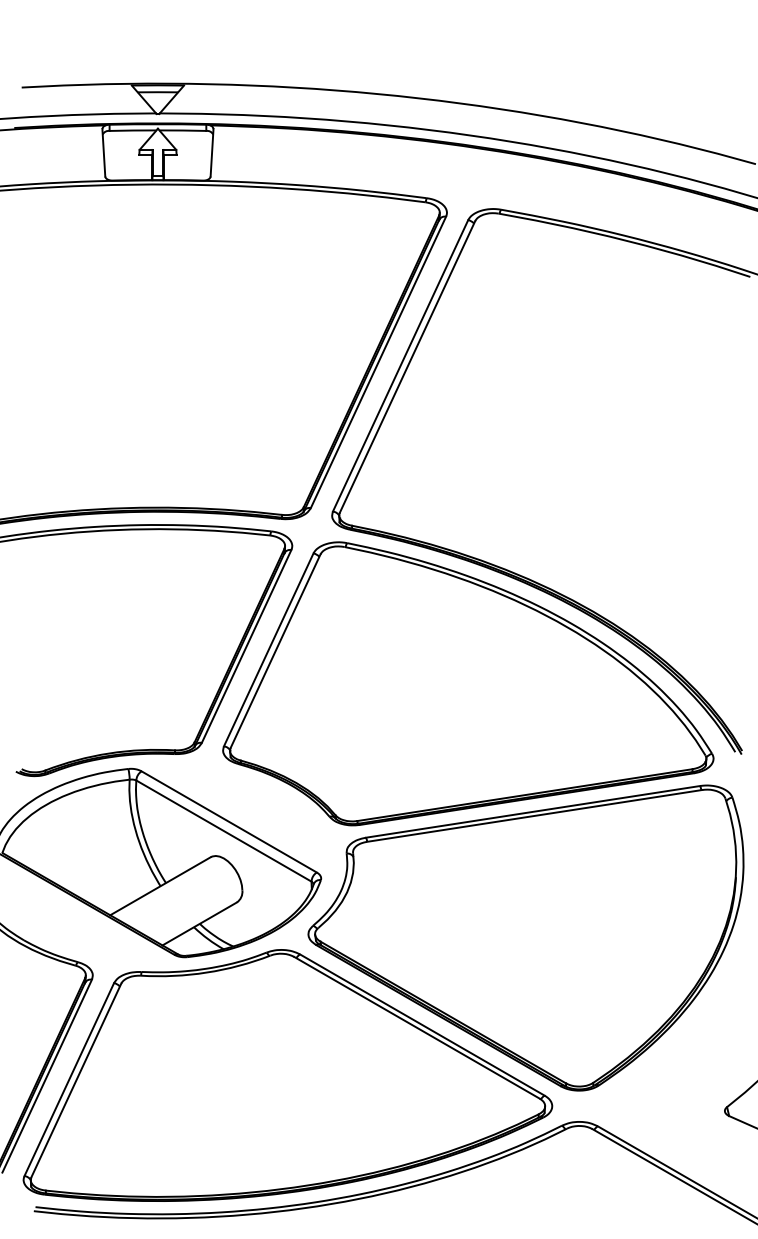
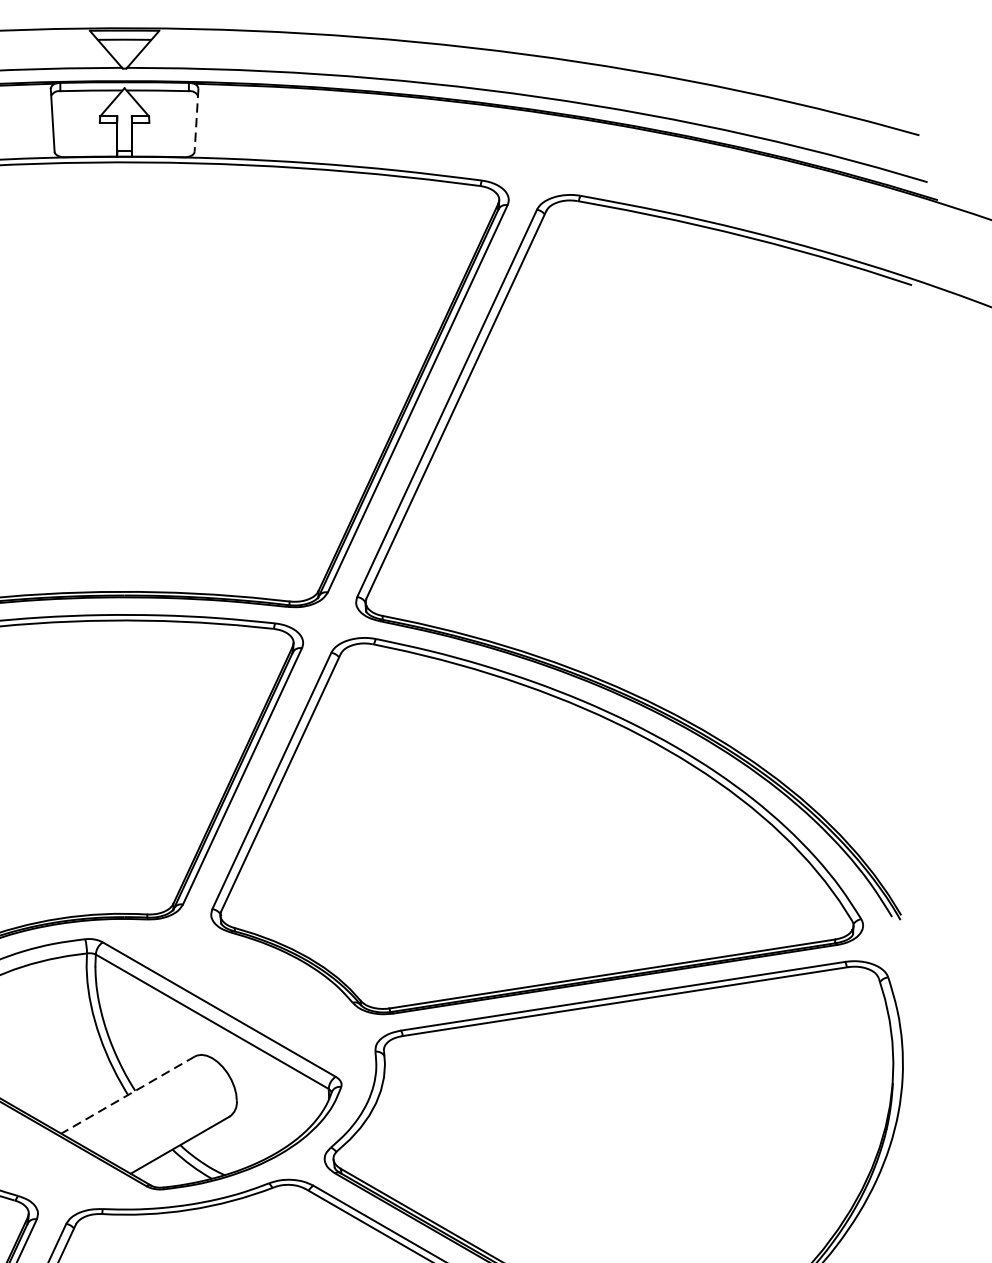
line: (212, 152) -> (197, 119), solid -> dashed
line: (160, 886) -> (127, 1095), solid -> dashed

